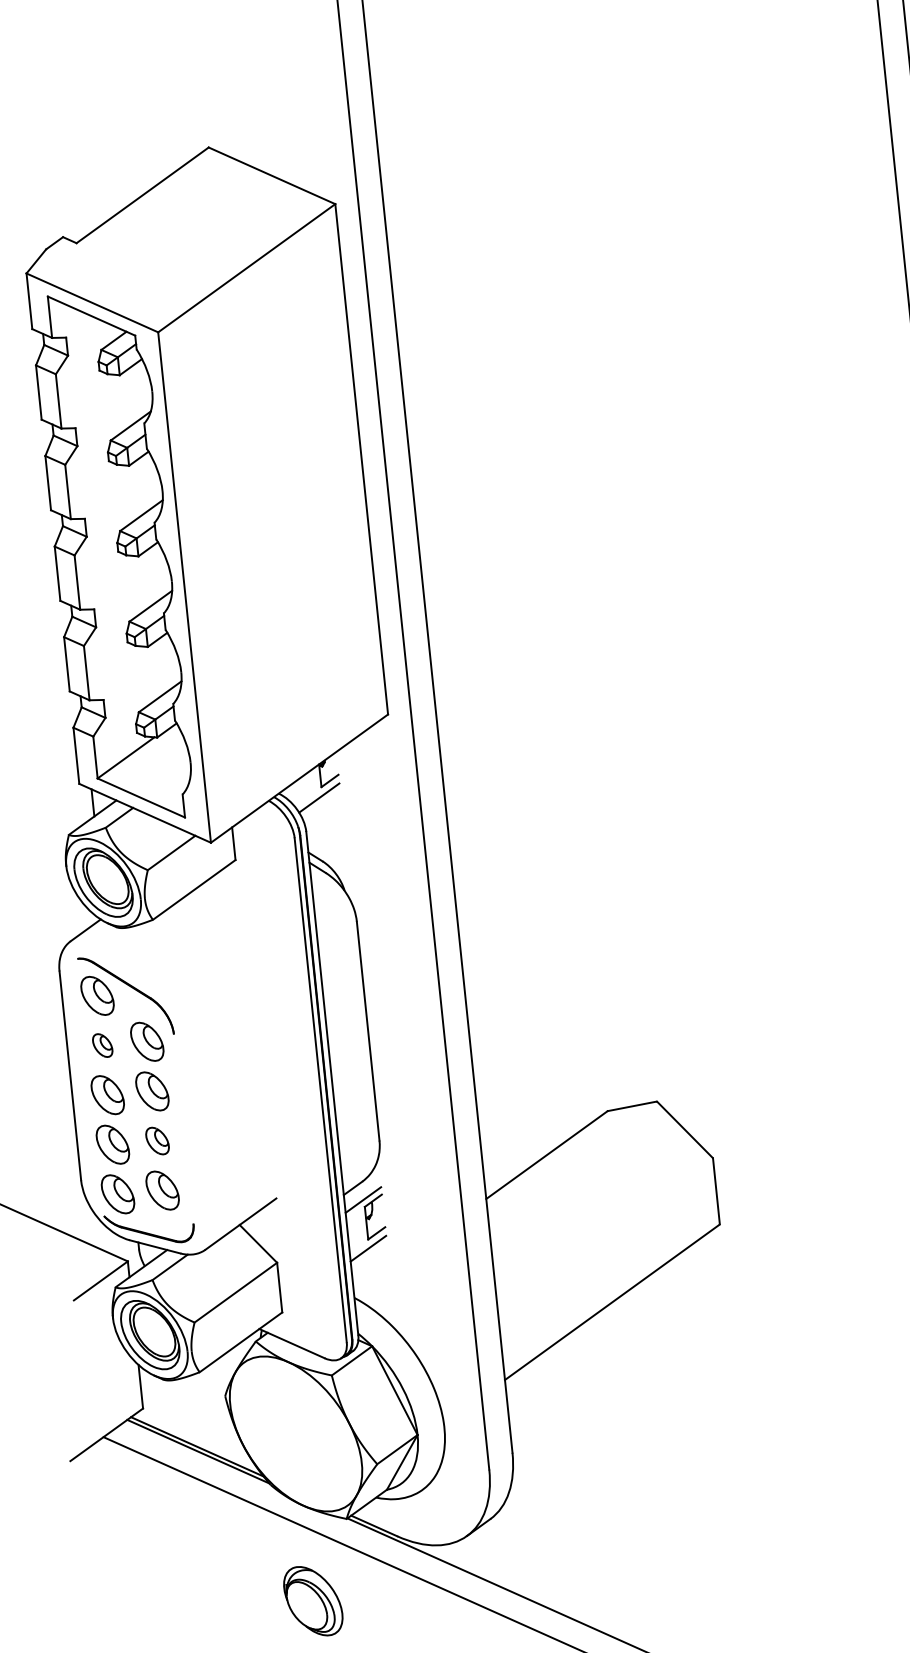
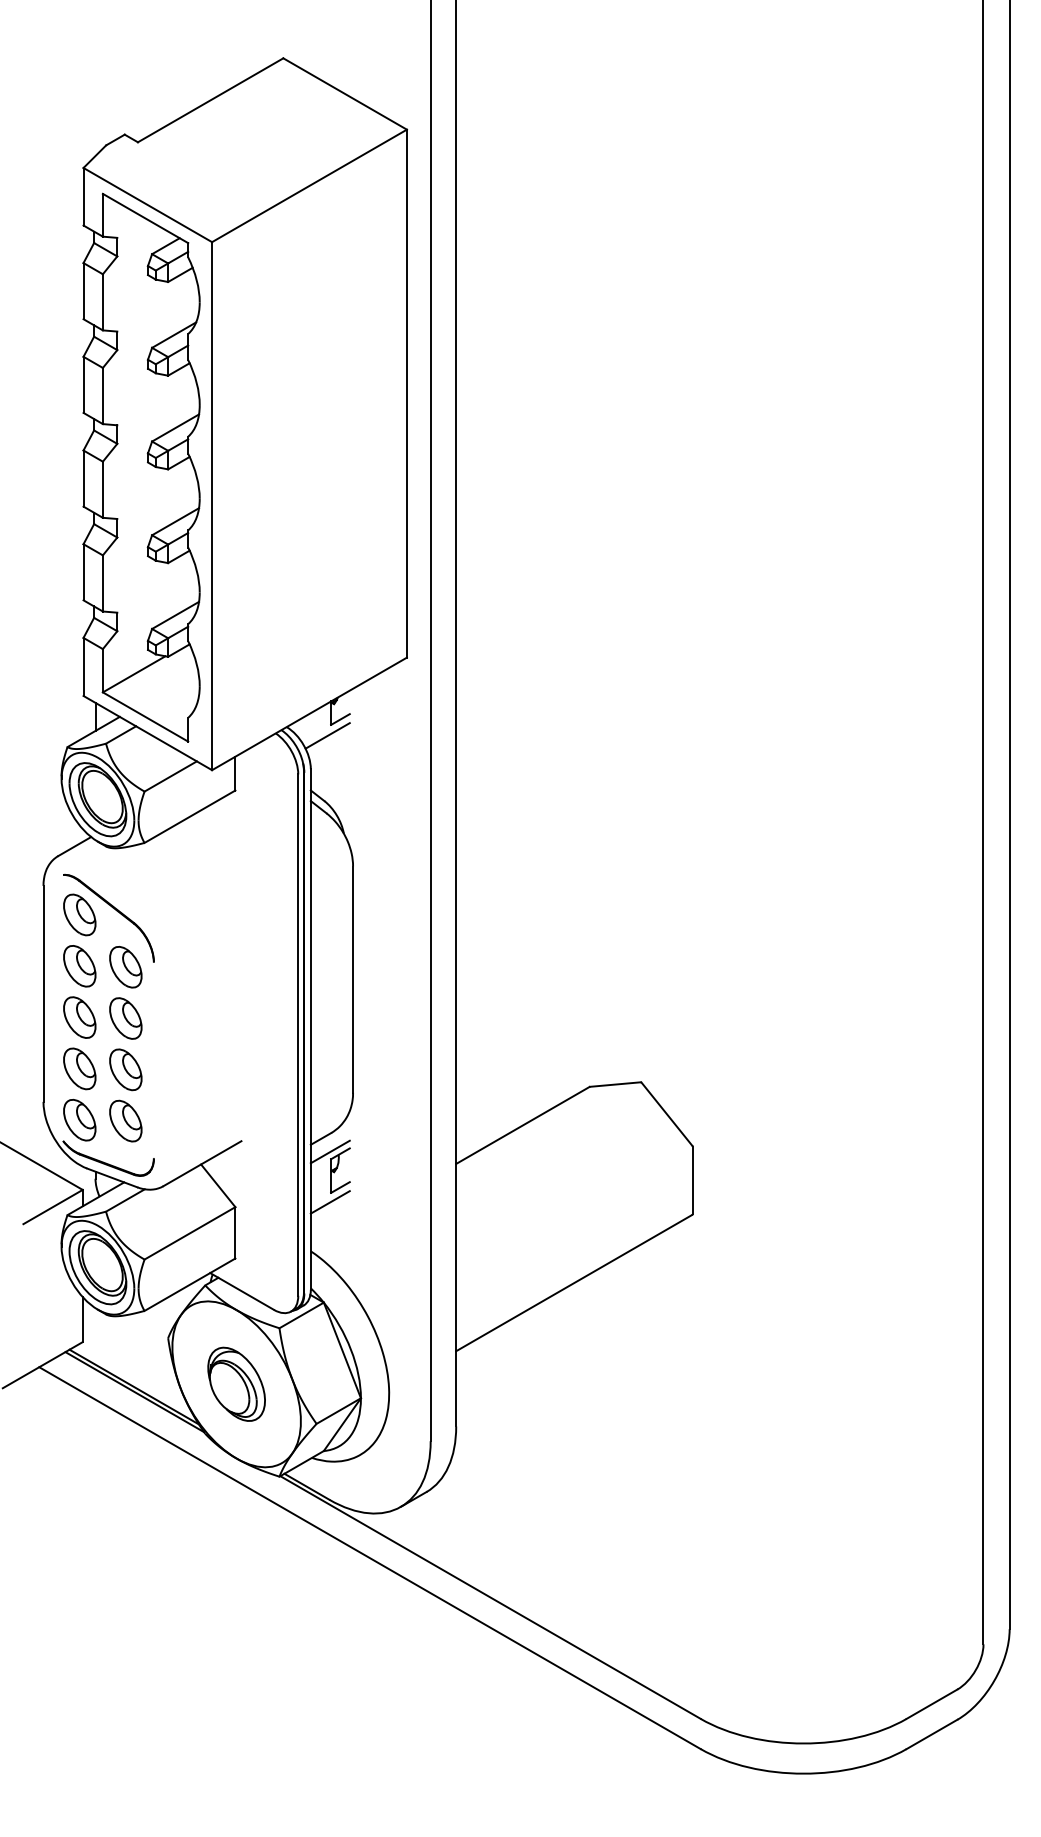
part: (102, 1045) -> (79, 966), size x1.67
part: (157, 1140) -> (125, 1069), size x1.43
part: (313, 1600) -> (236, 1383), moved

